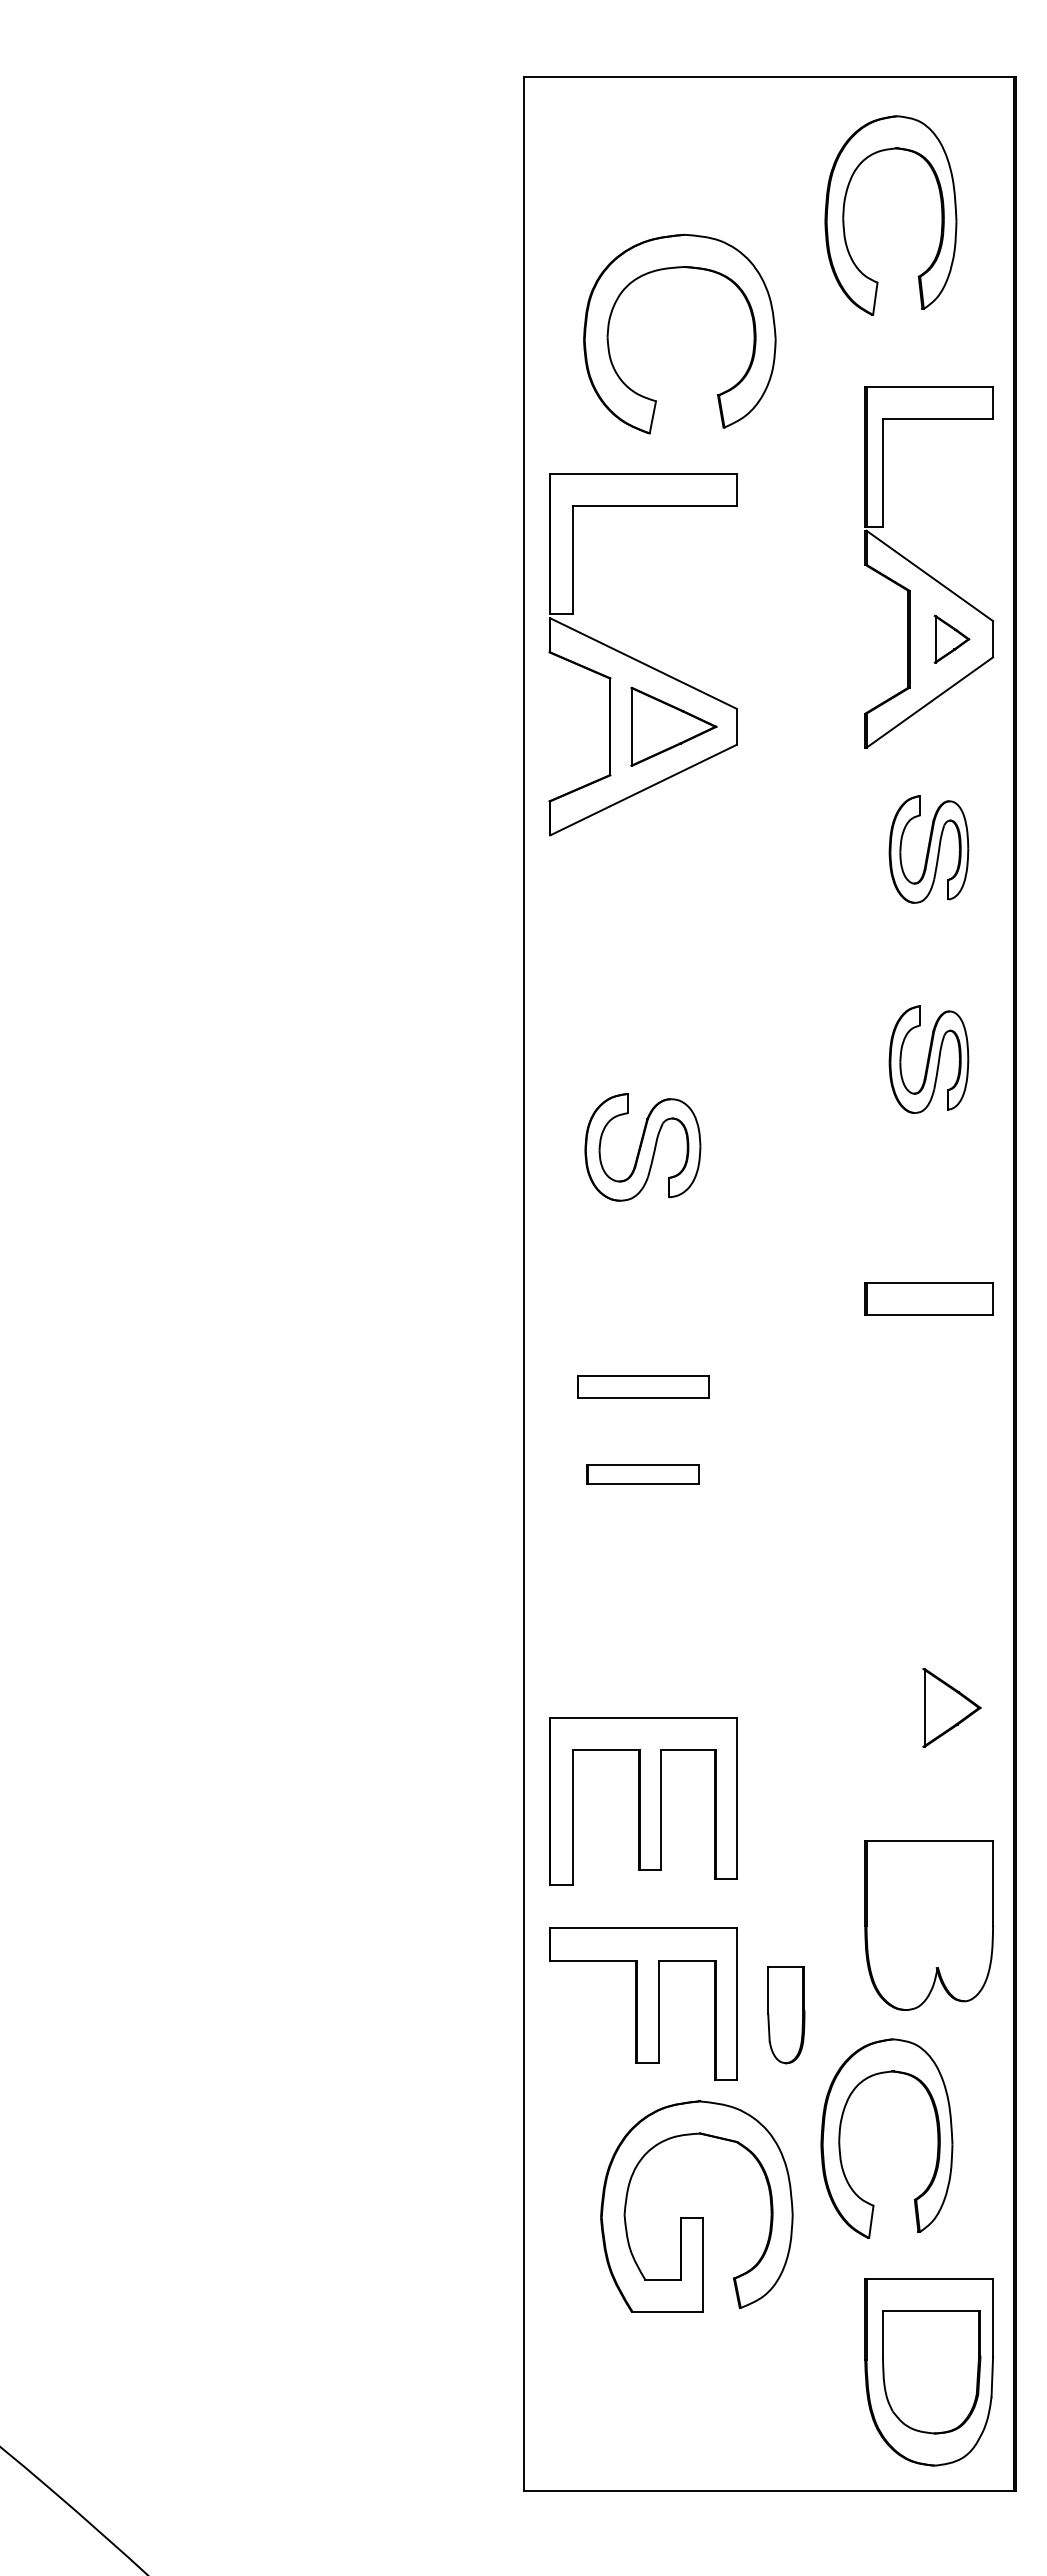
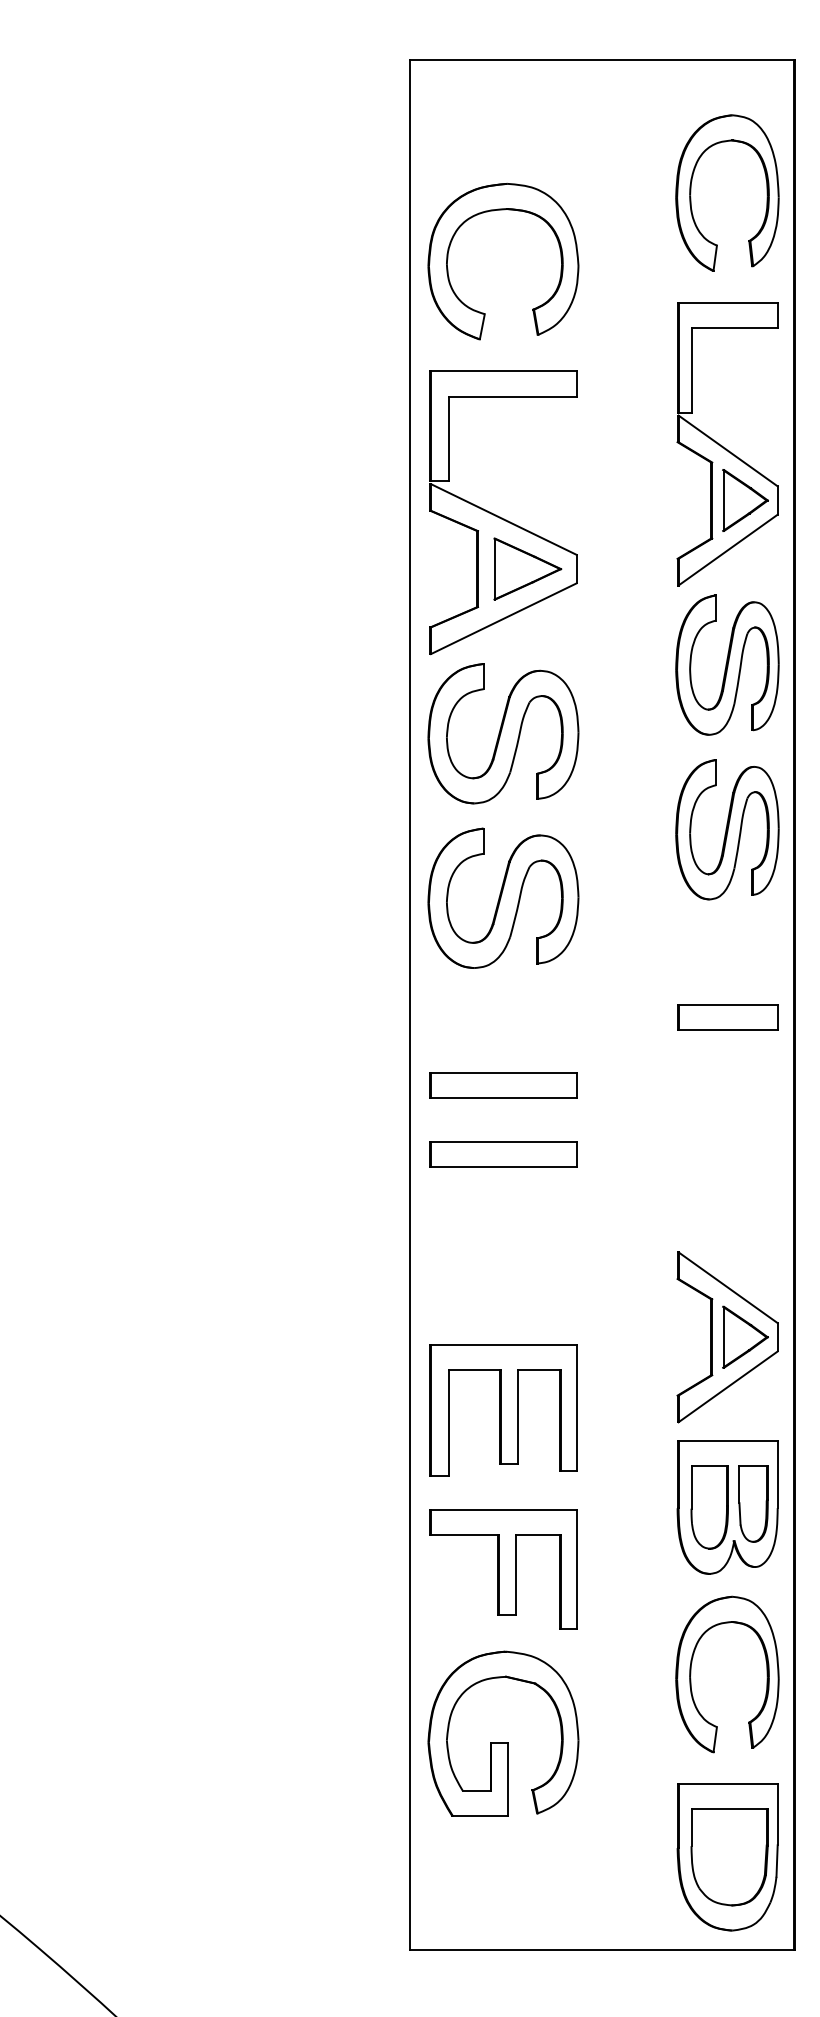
part: (844, 215) -> (691, 193), moved
part: (669, 269) -> (495, 211), moved
part: (951, 639) -> (745, 500), size x1.67
part: (928, 849) -> (727, 665), size x1.67
part: (642, 937) -> (503, 734), added
part: (928, 1059) -> (727, 829), size x1.67
part: (642, 1147) -> (503, 898), size x1.67
part: (643, 1386) -> (503, 1085), size x1.43
part: (643, 1473) -> (503, 1153), size x1.67
part: (929, 1707) -> (727, 1336), added
part: (906, 1925) -> (709, 1507), added
part: (786, 2015) -> (753, 1504), moved
part: (840, 2138) -> (691, 1674), moved
part: (696, 2217) -> (503, 1742), moved

